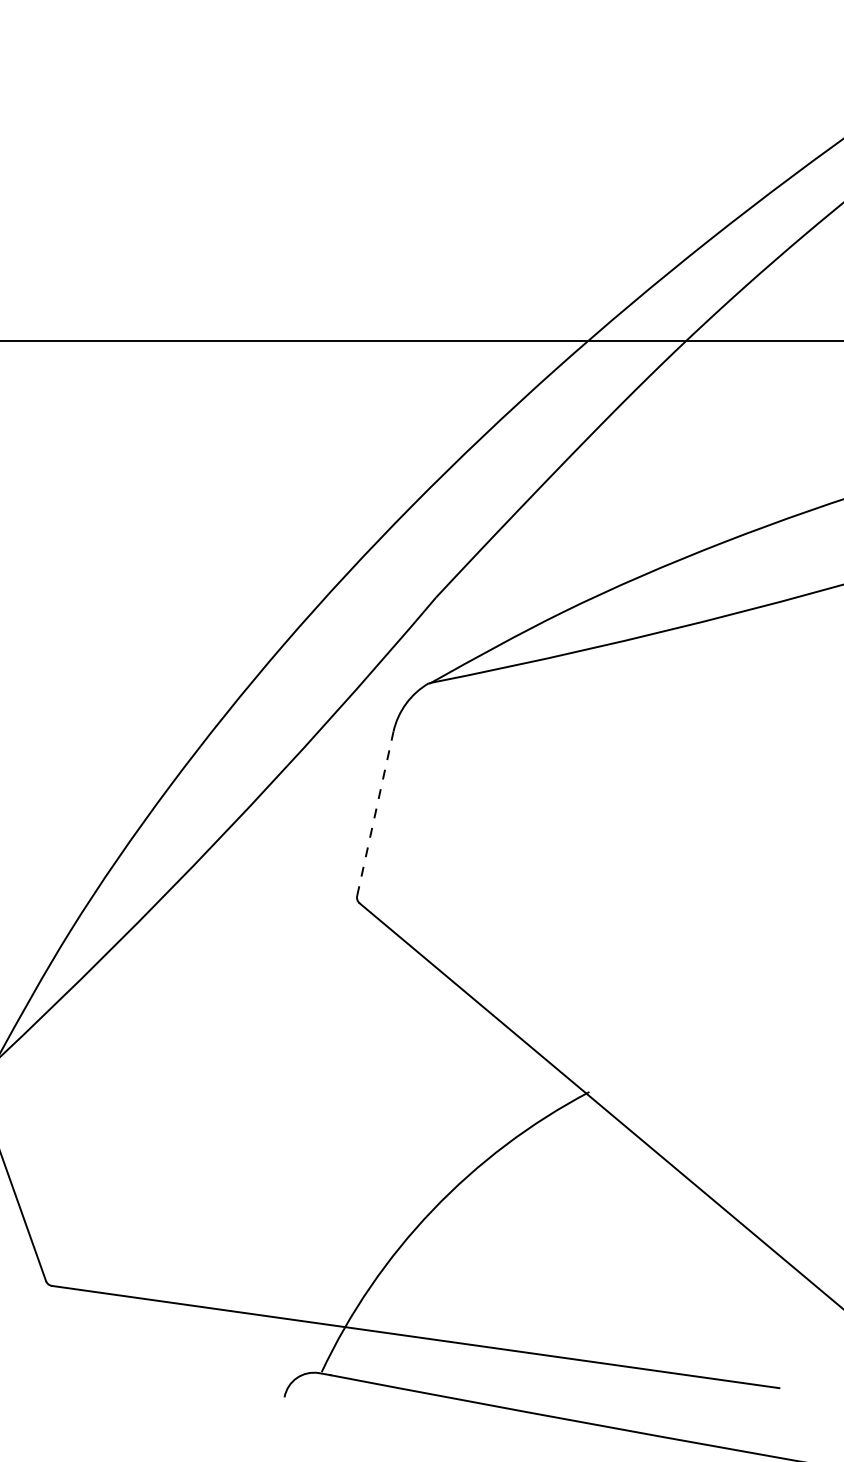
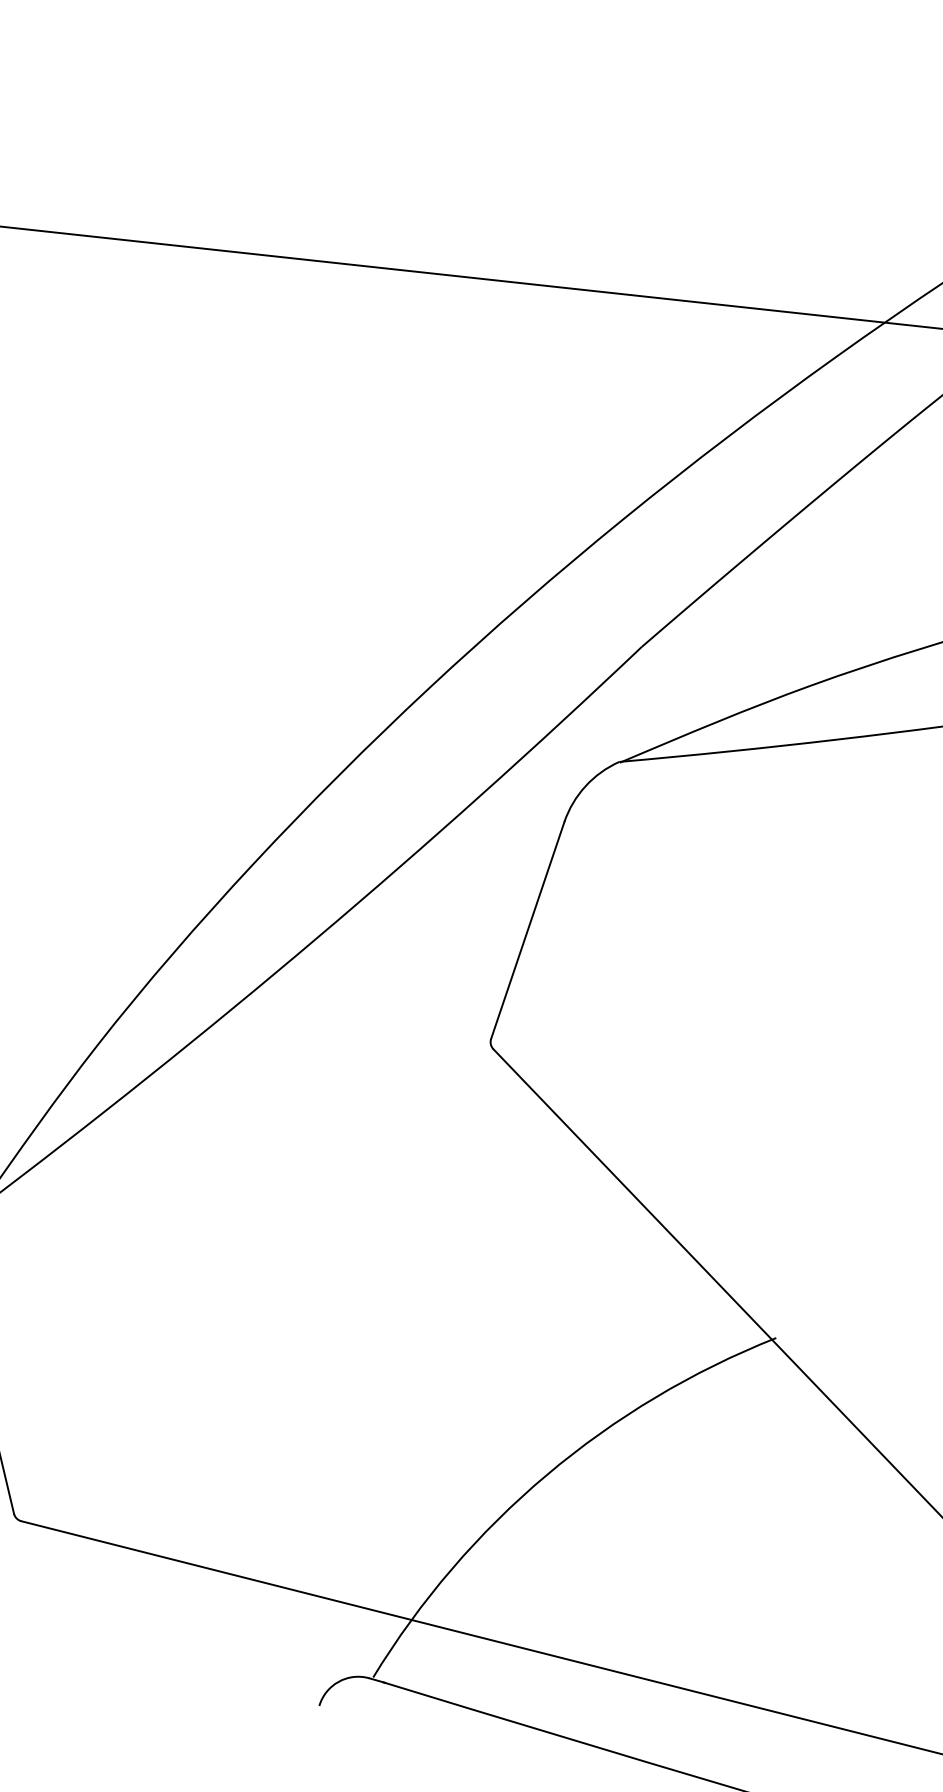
line: (375, 813) -> (528, 930), dashed -> solid

